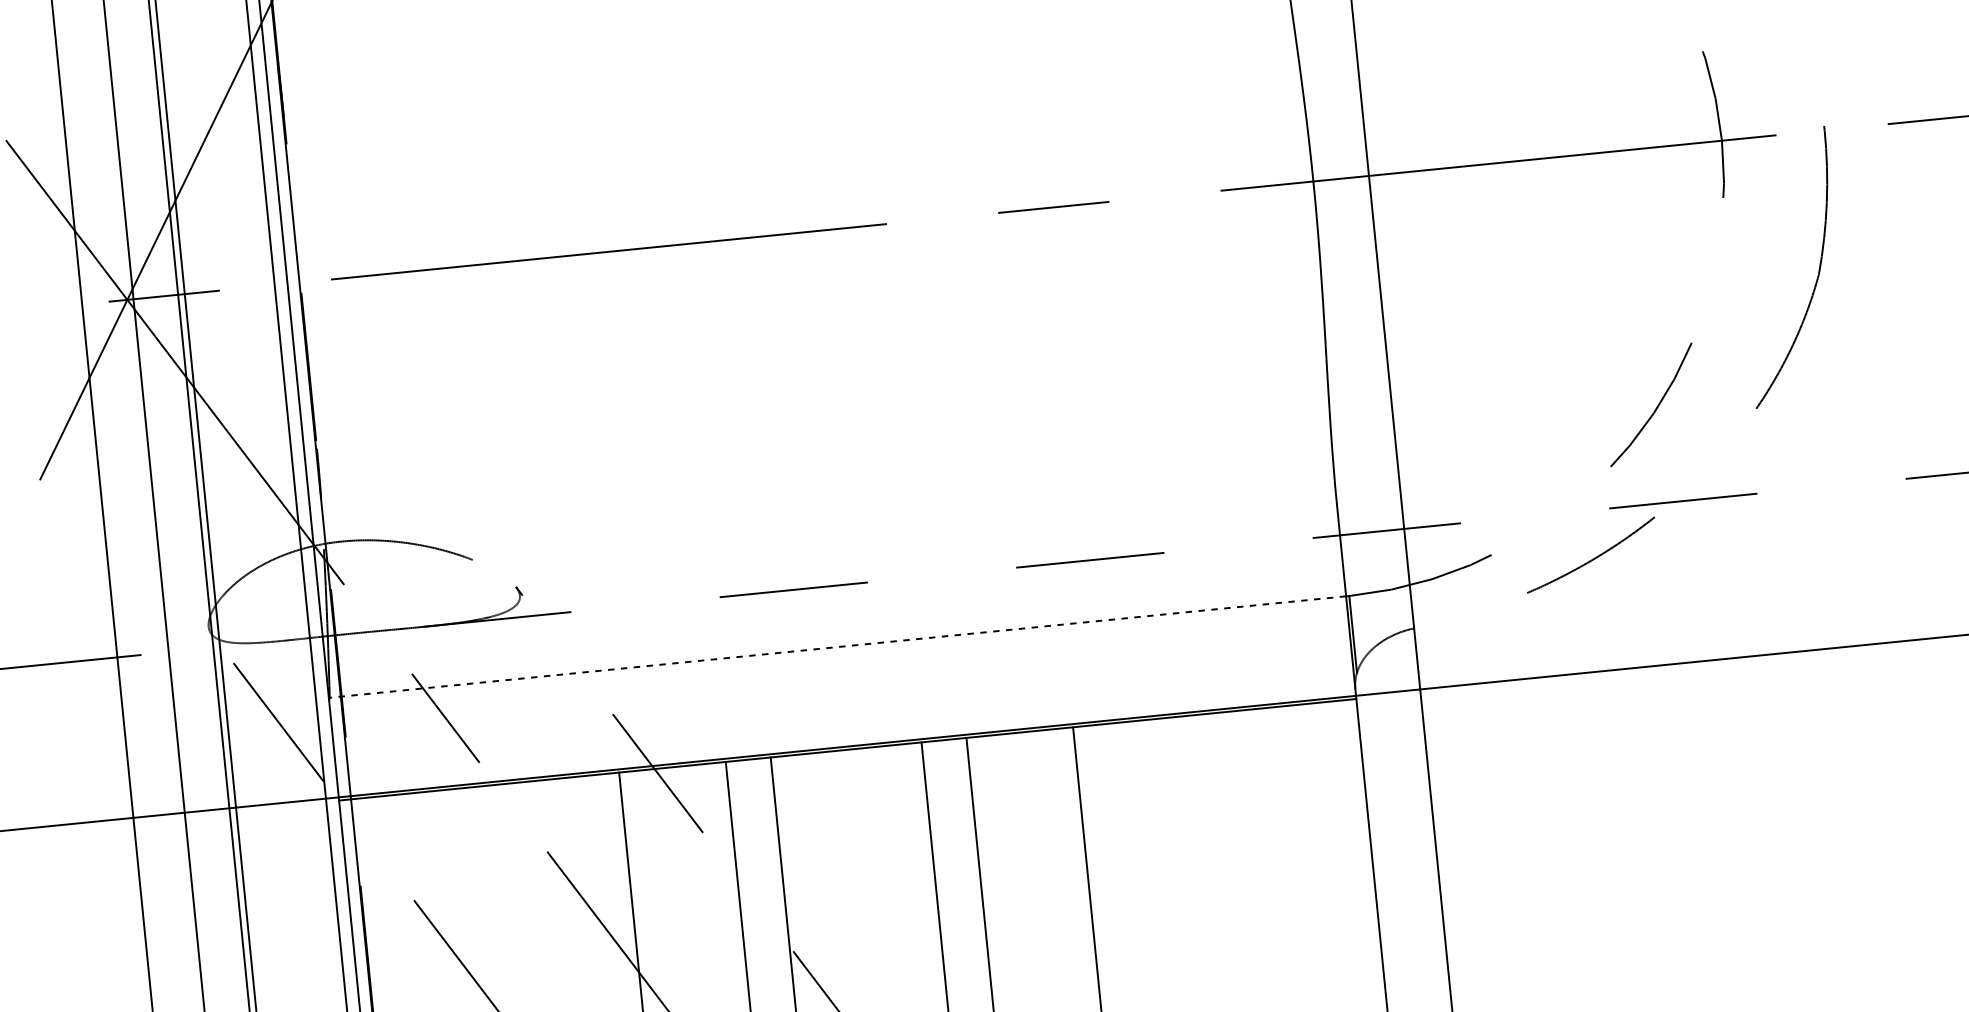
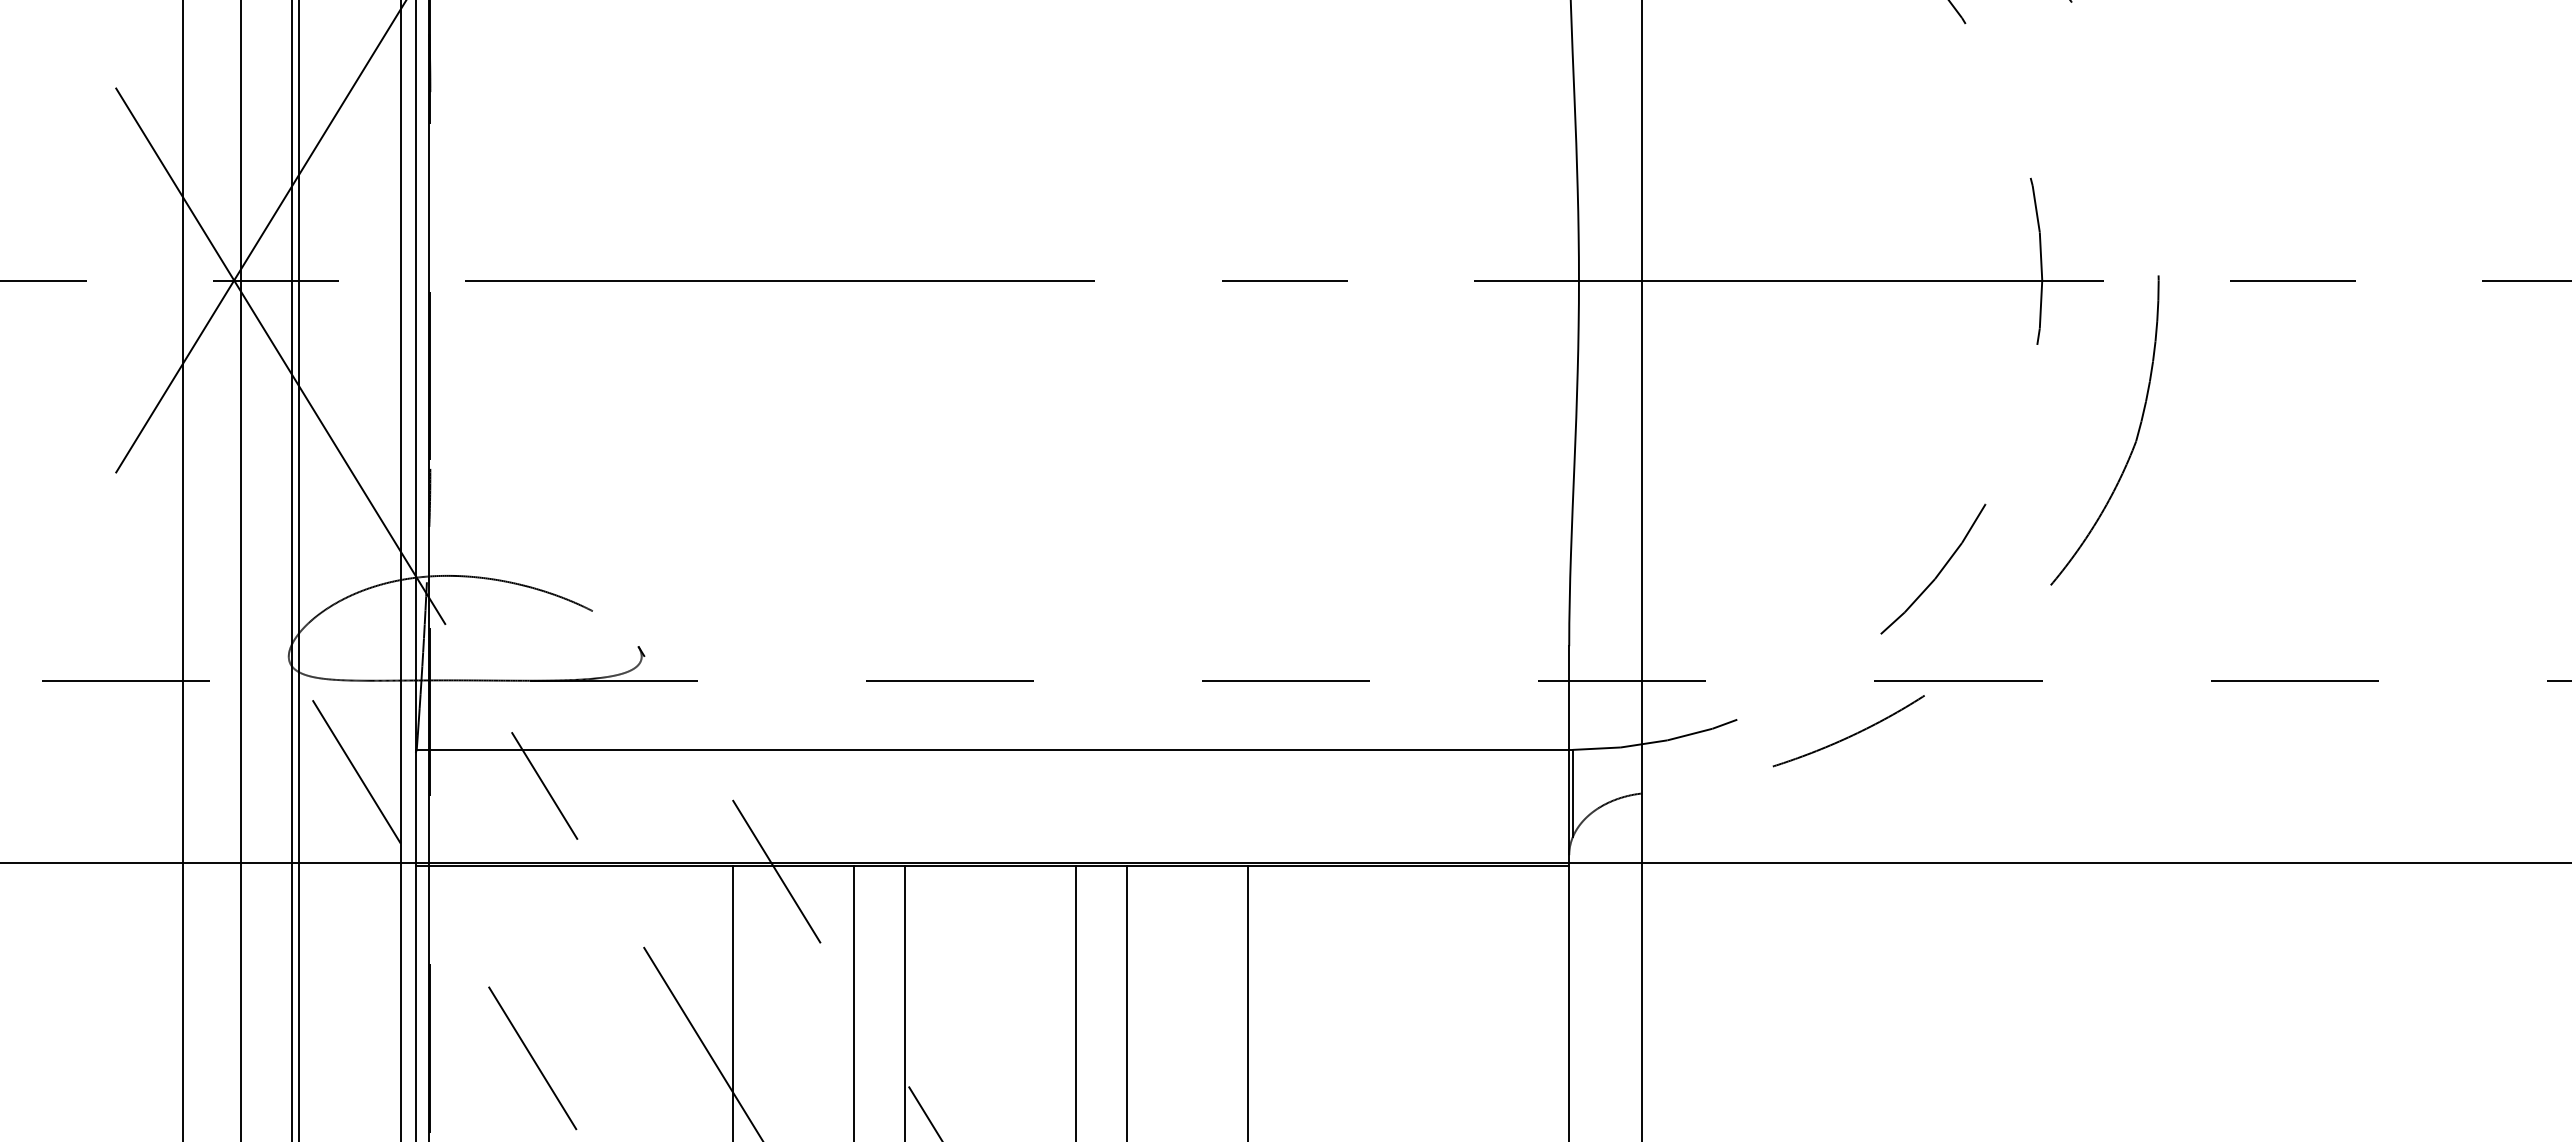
line: (837, 646) -> (992, 749), dashed -> solid

